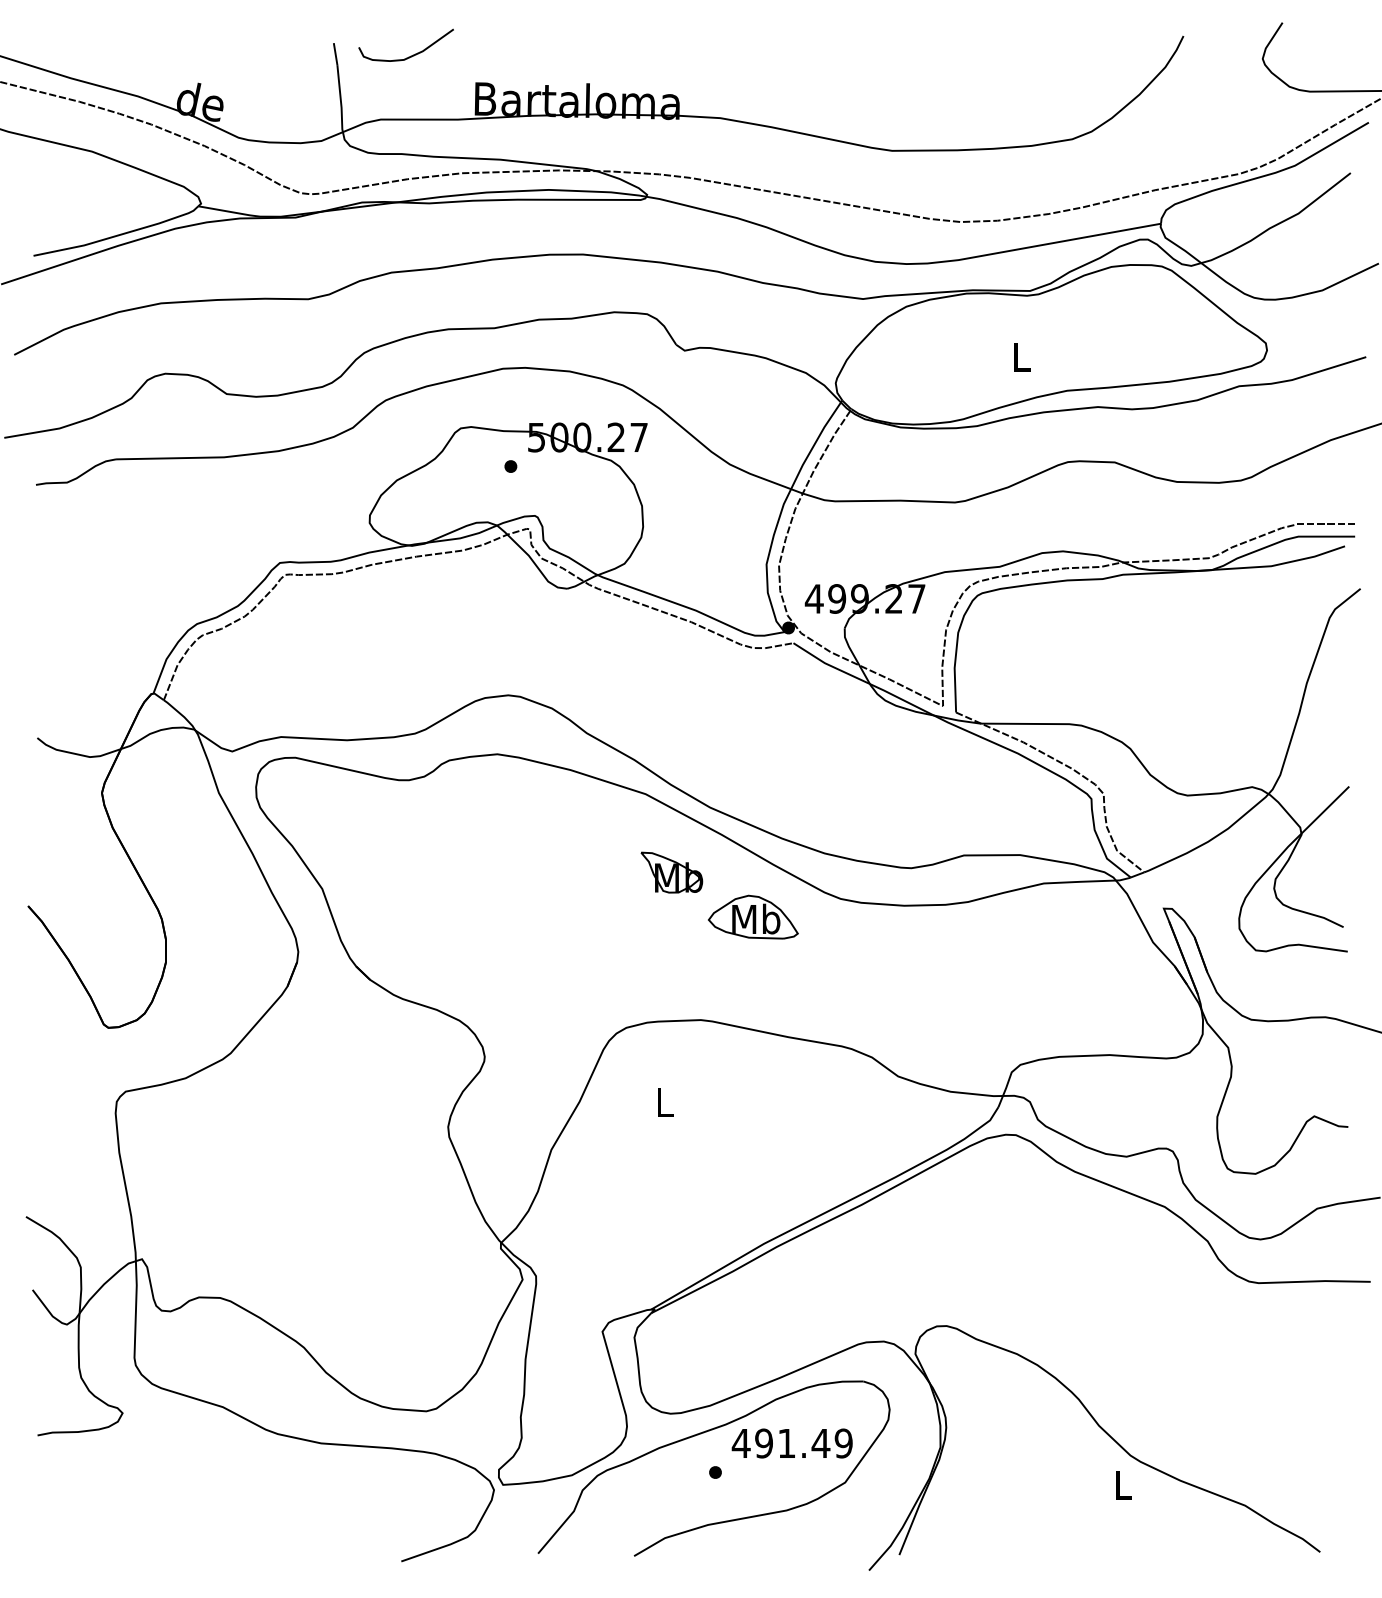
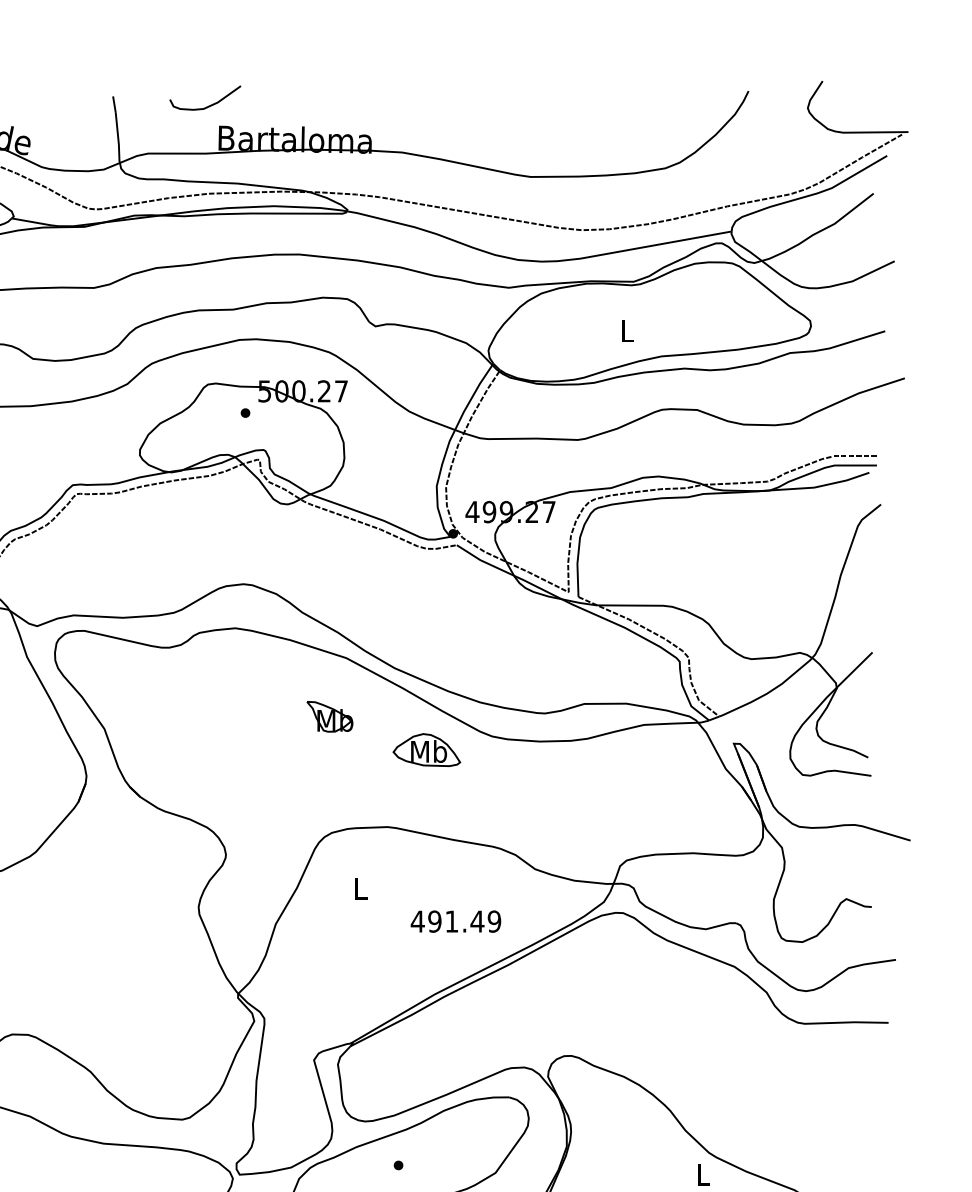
curve: (410, 55) -> (208, 105), moved
part: (671, 872) -> (329, 716), moved
text: (791, 1443) -> (455, 921), moved

